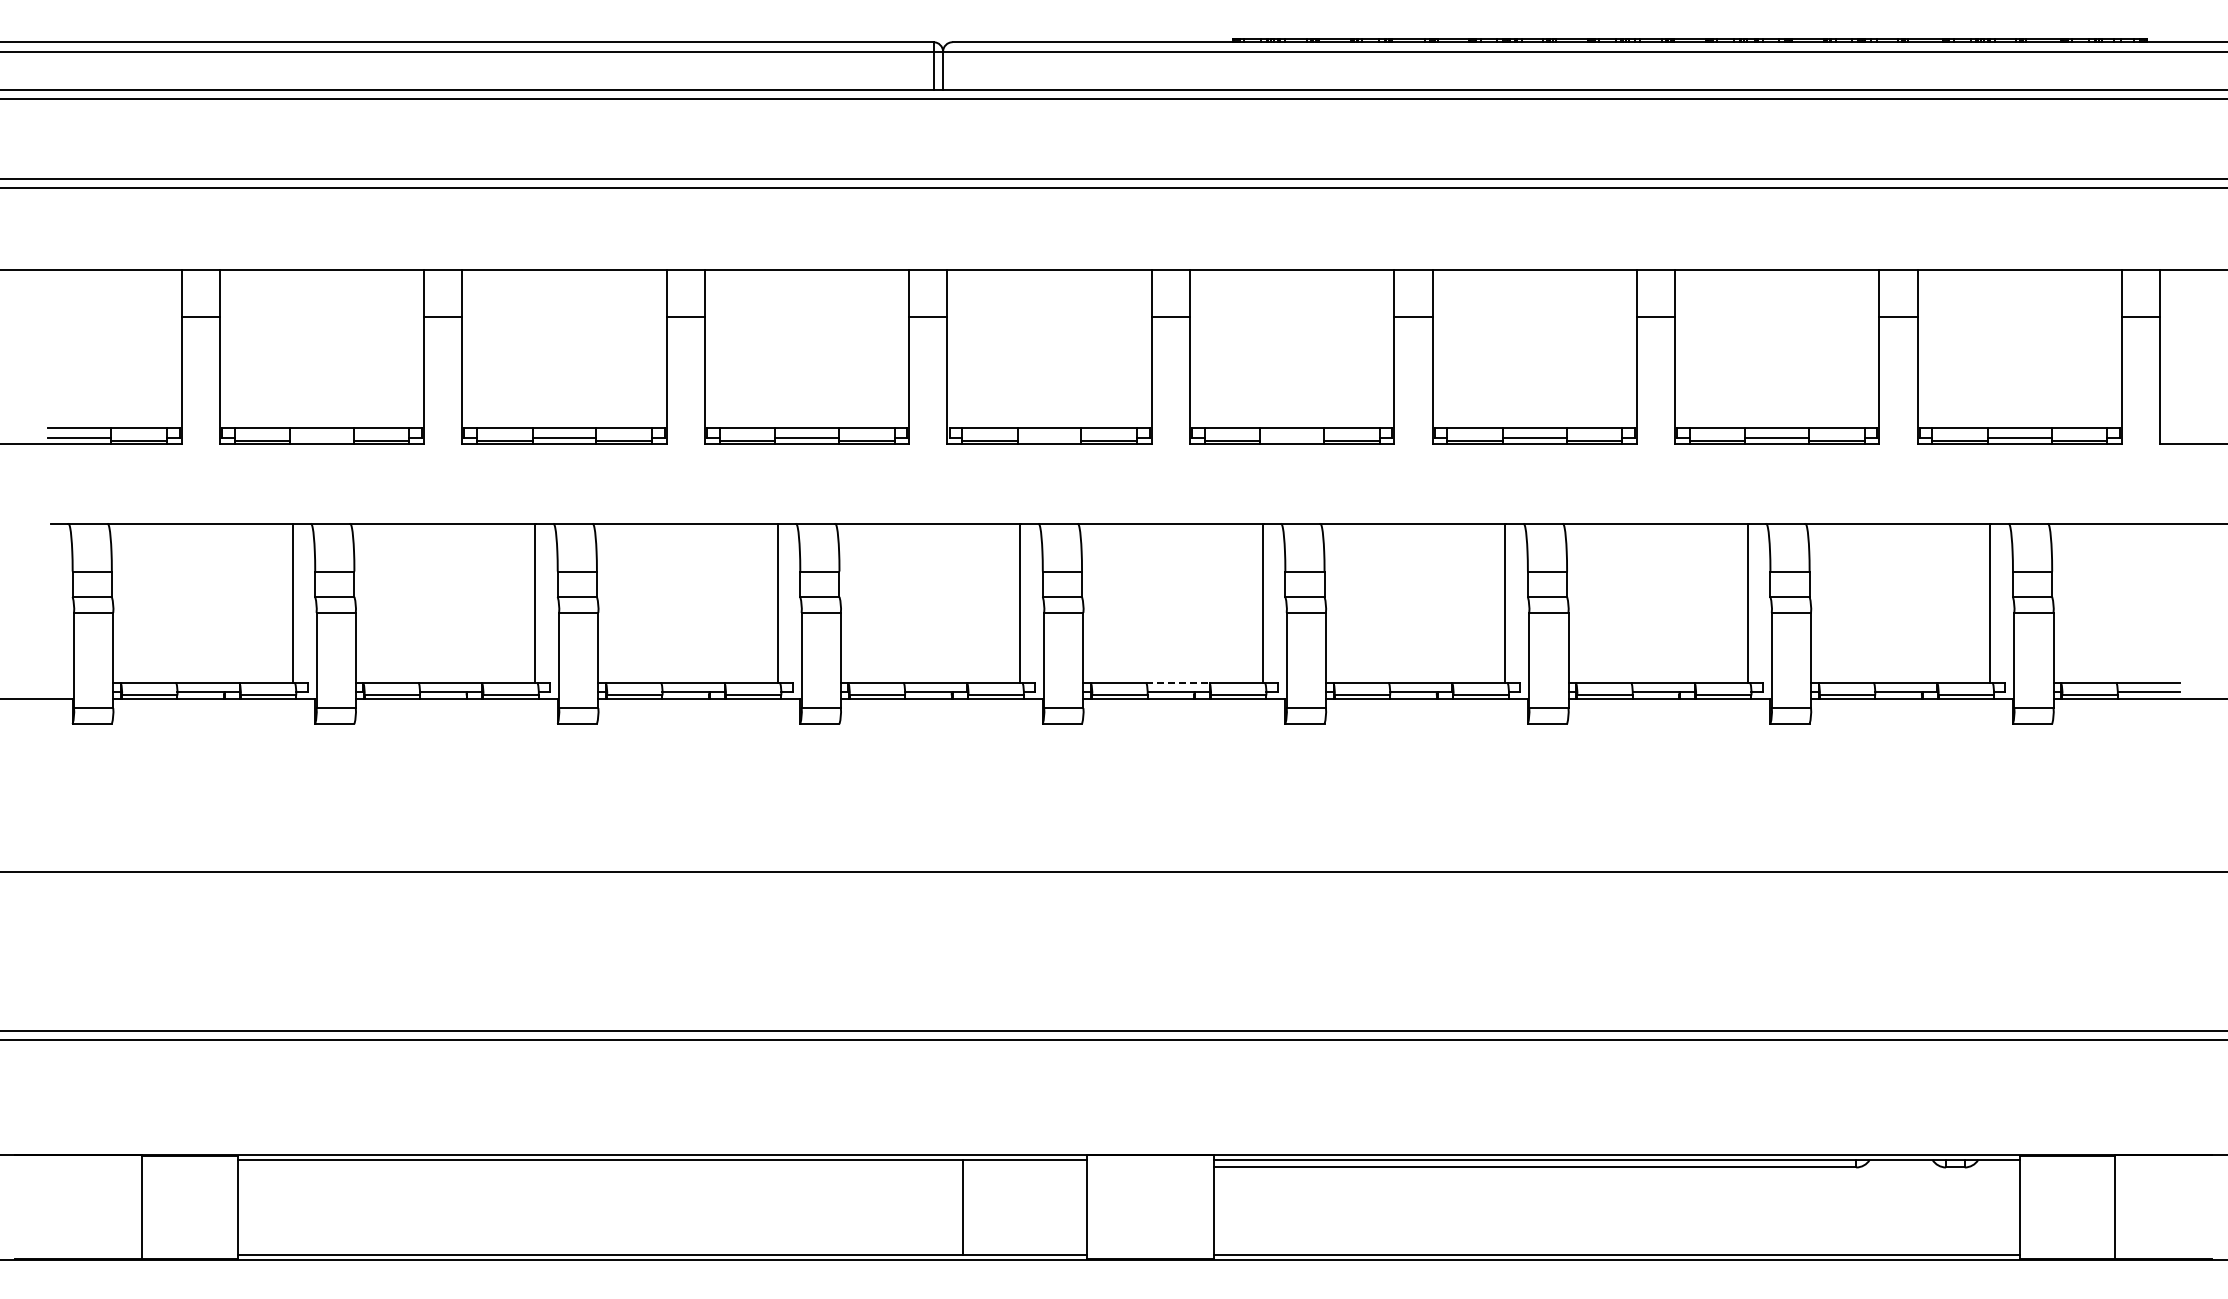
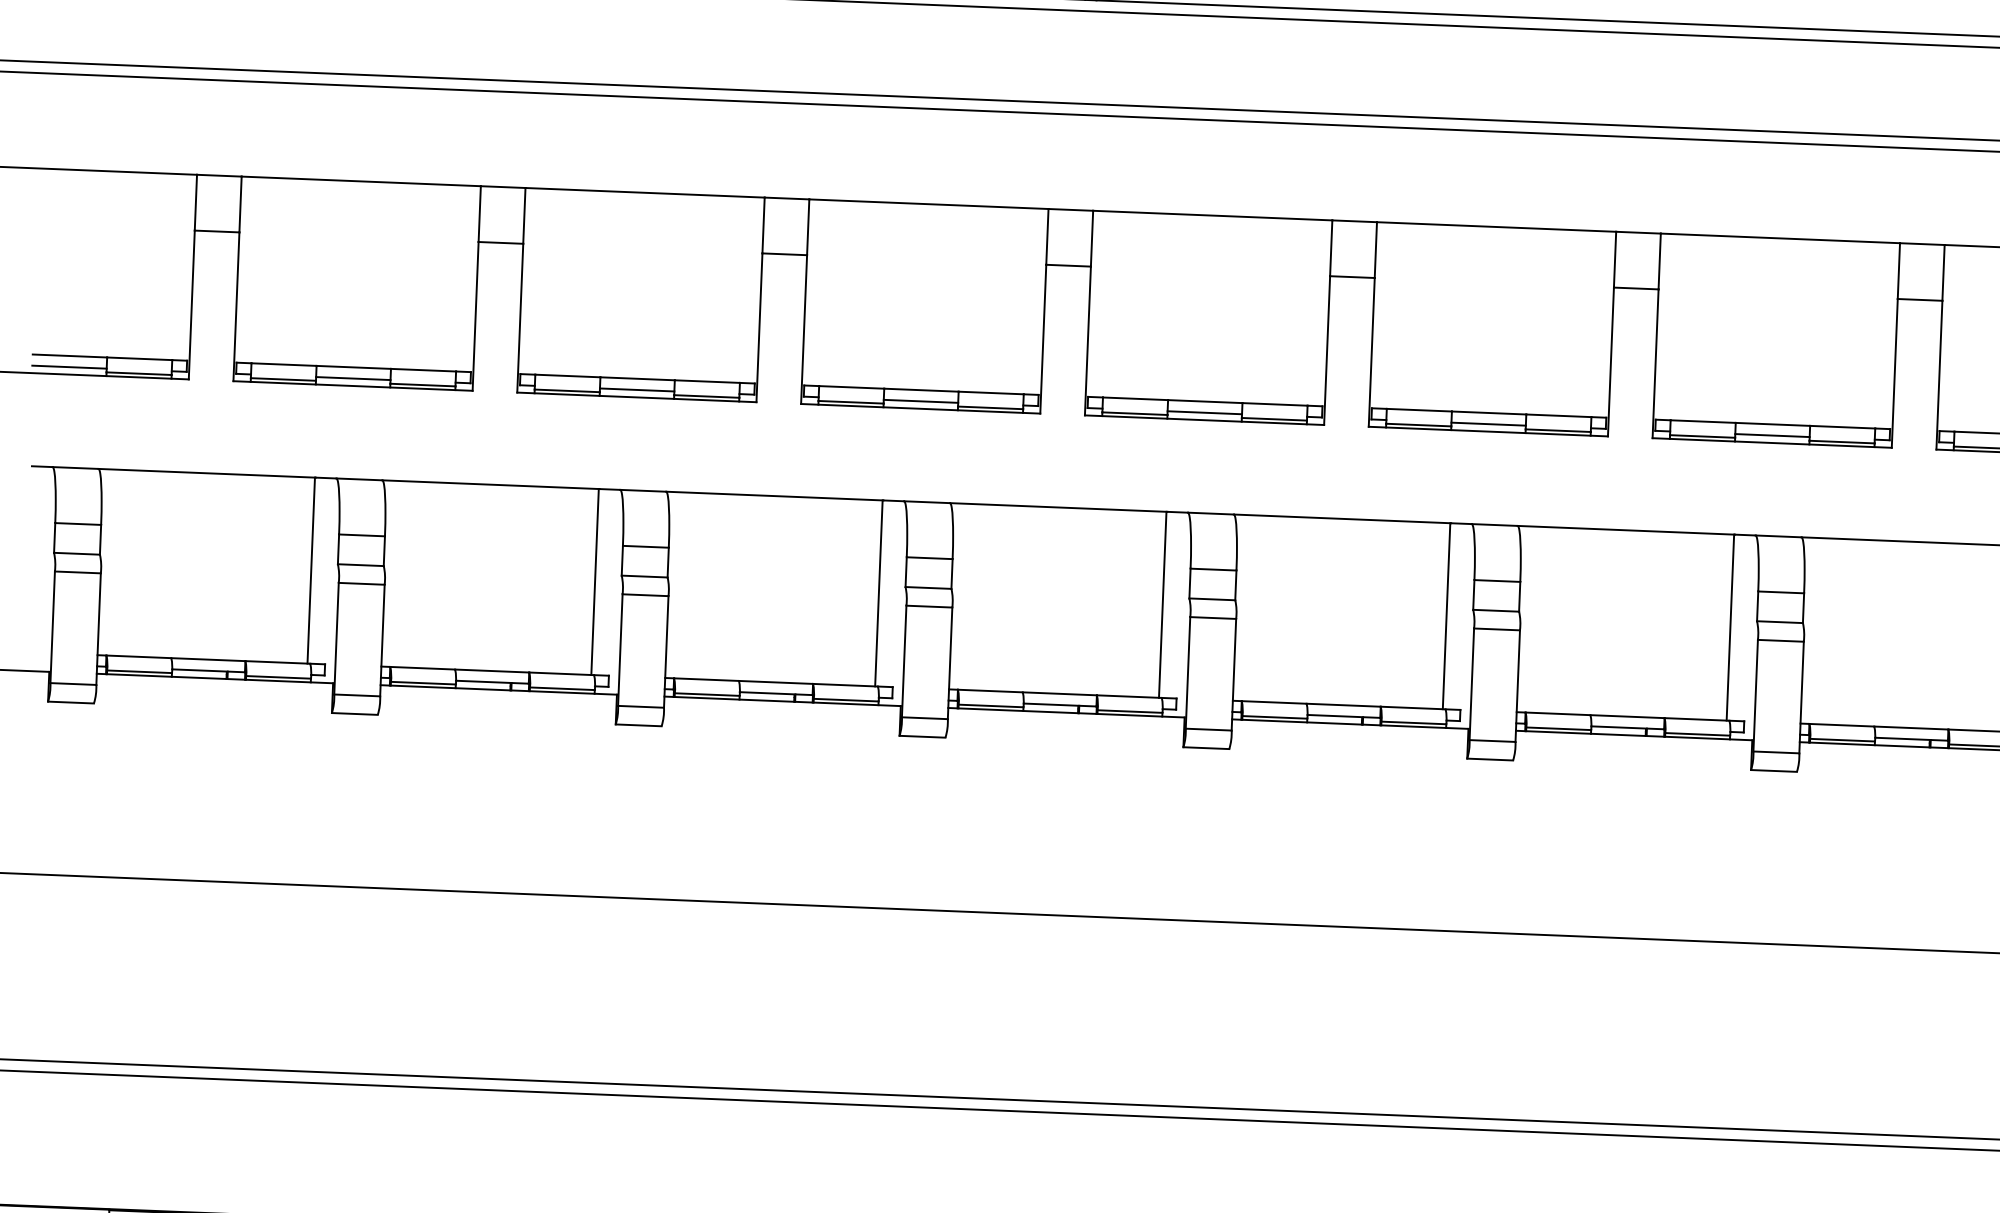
line: (321, 438) -> (352, 379), added
line: (1049, 438) -> (1204, 413), added
line: (1291, 438) -> (1487, 424), added
line: (1178, 682) -> (1344, 704), dashed -> solid

